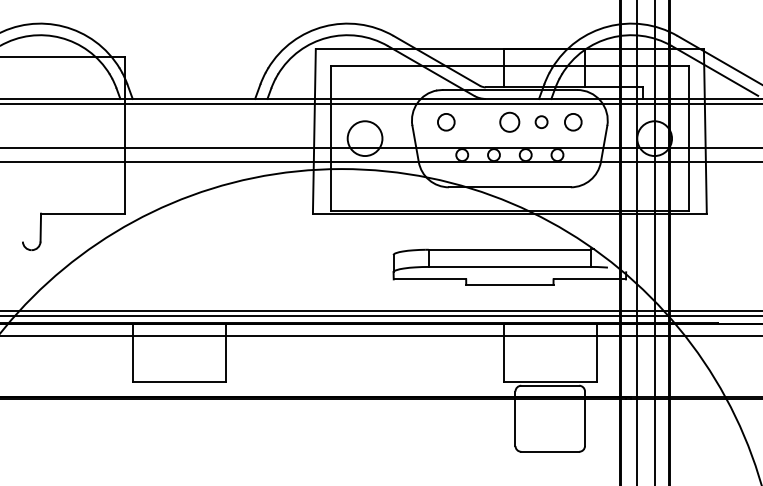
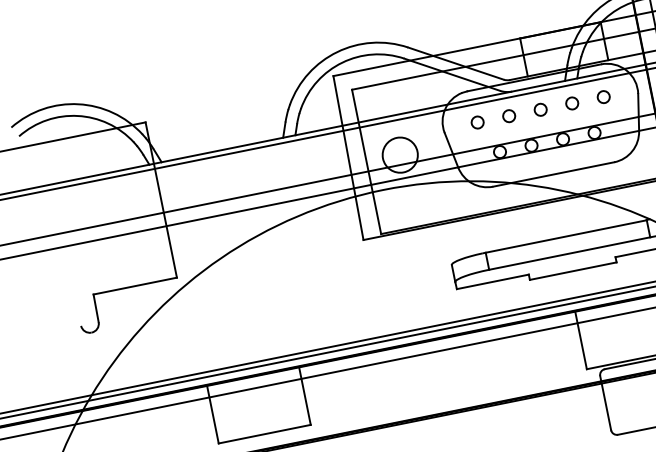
circle: (446, 121) -> (477, 121), size x0.71
circle: (477, 121) -> (508, 115), added
circle: (509, 121) -> (540, 109), size x0.62
circle: (573, 121) -> (603, 96), size x0.71

